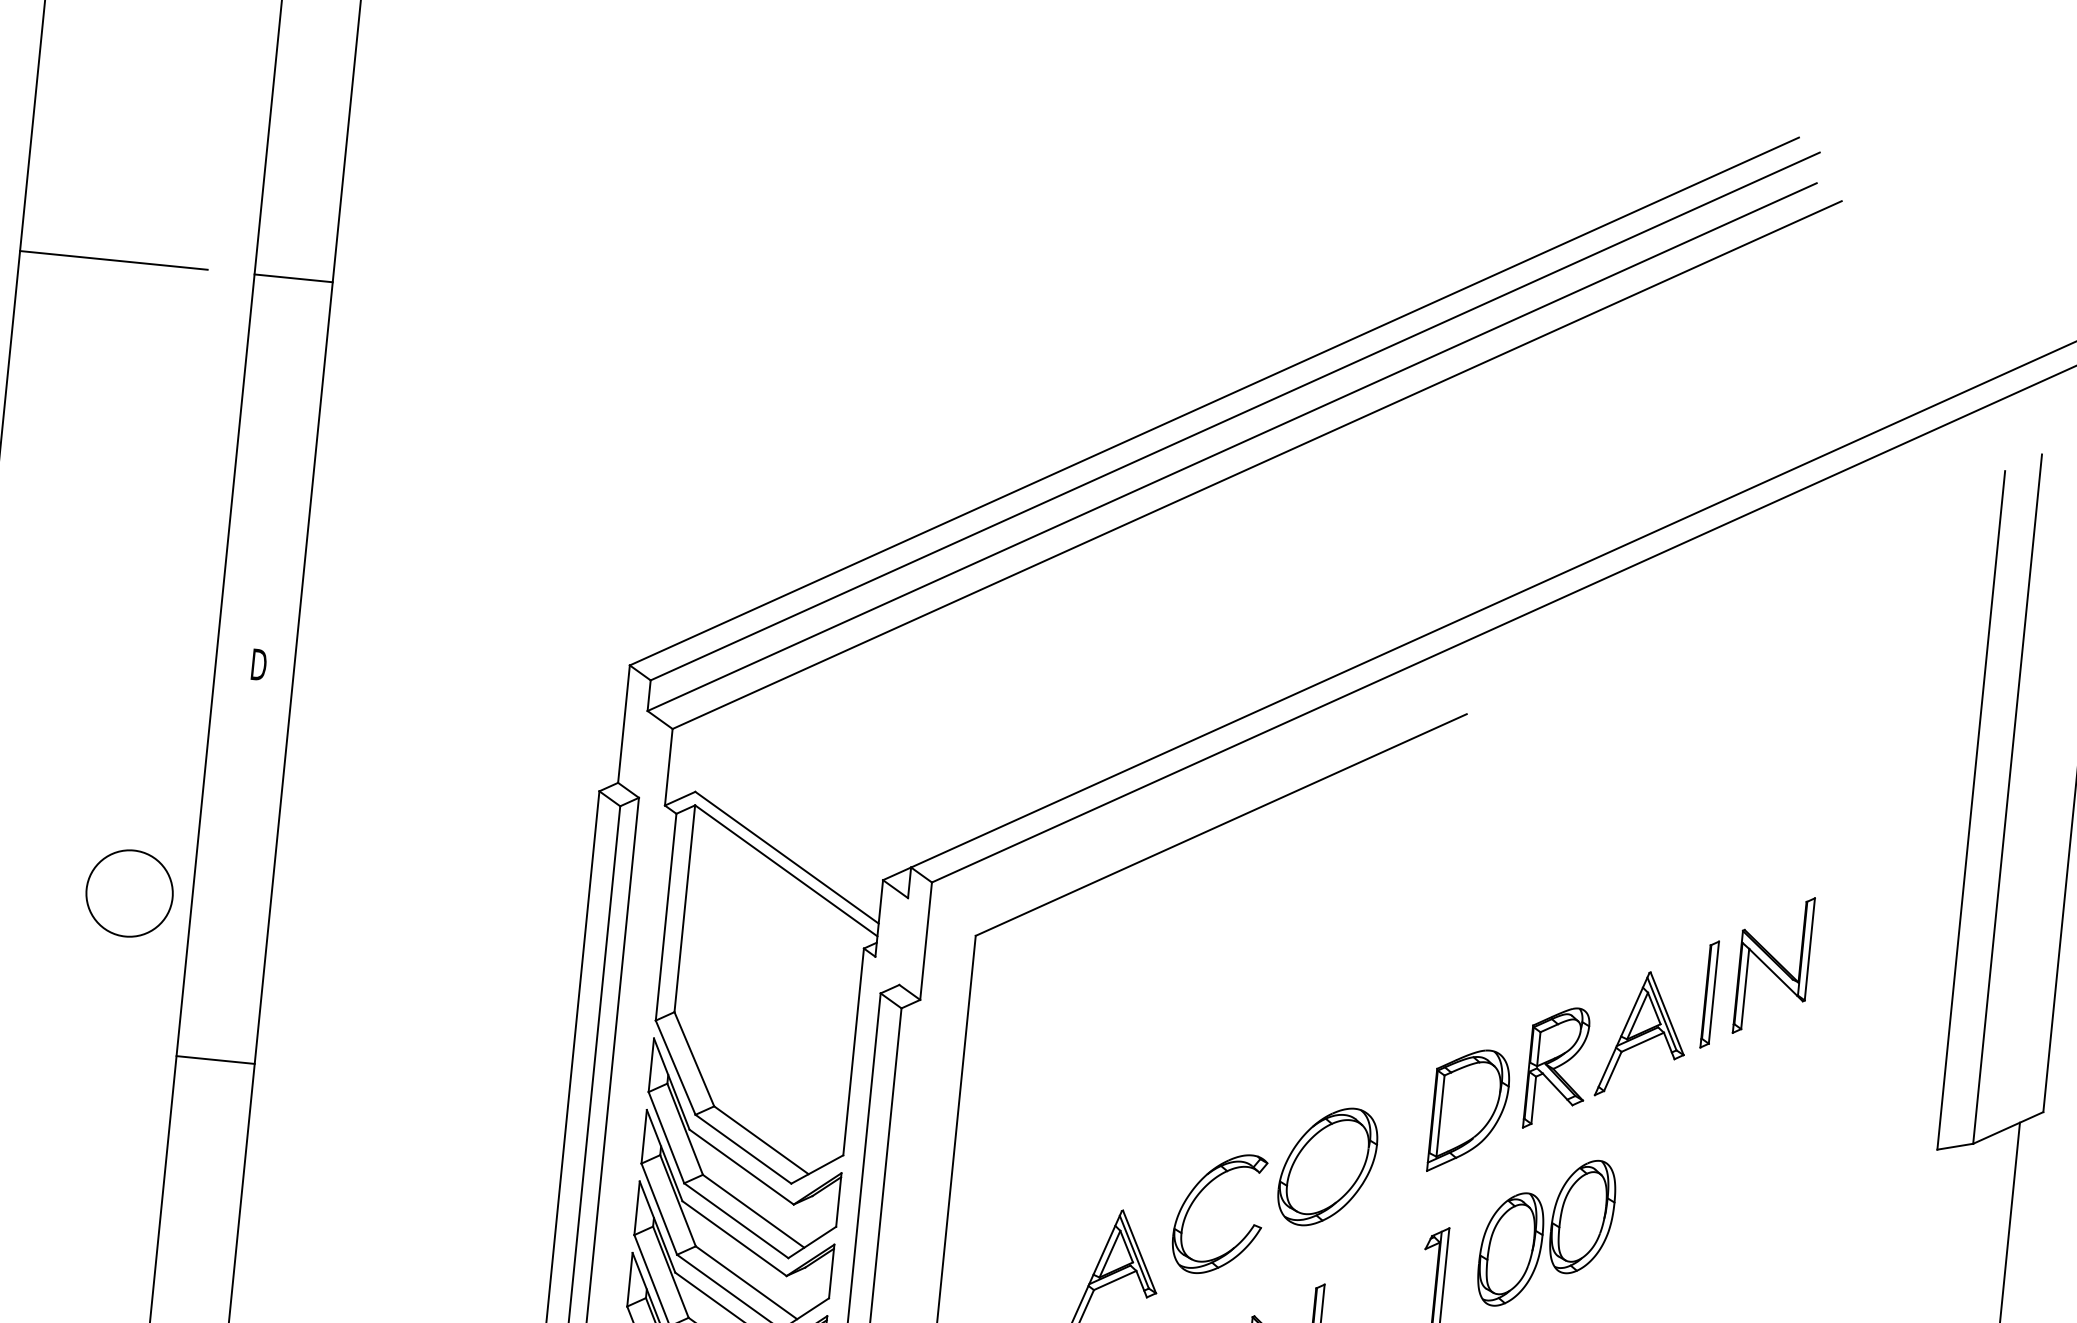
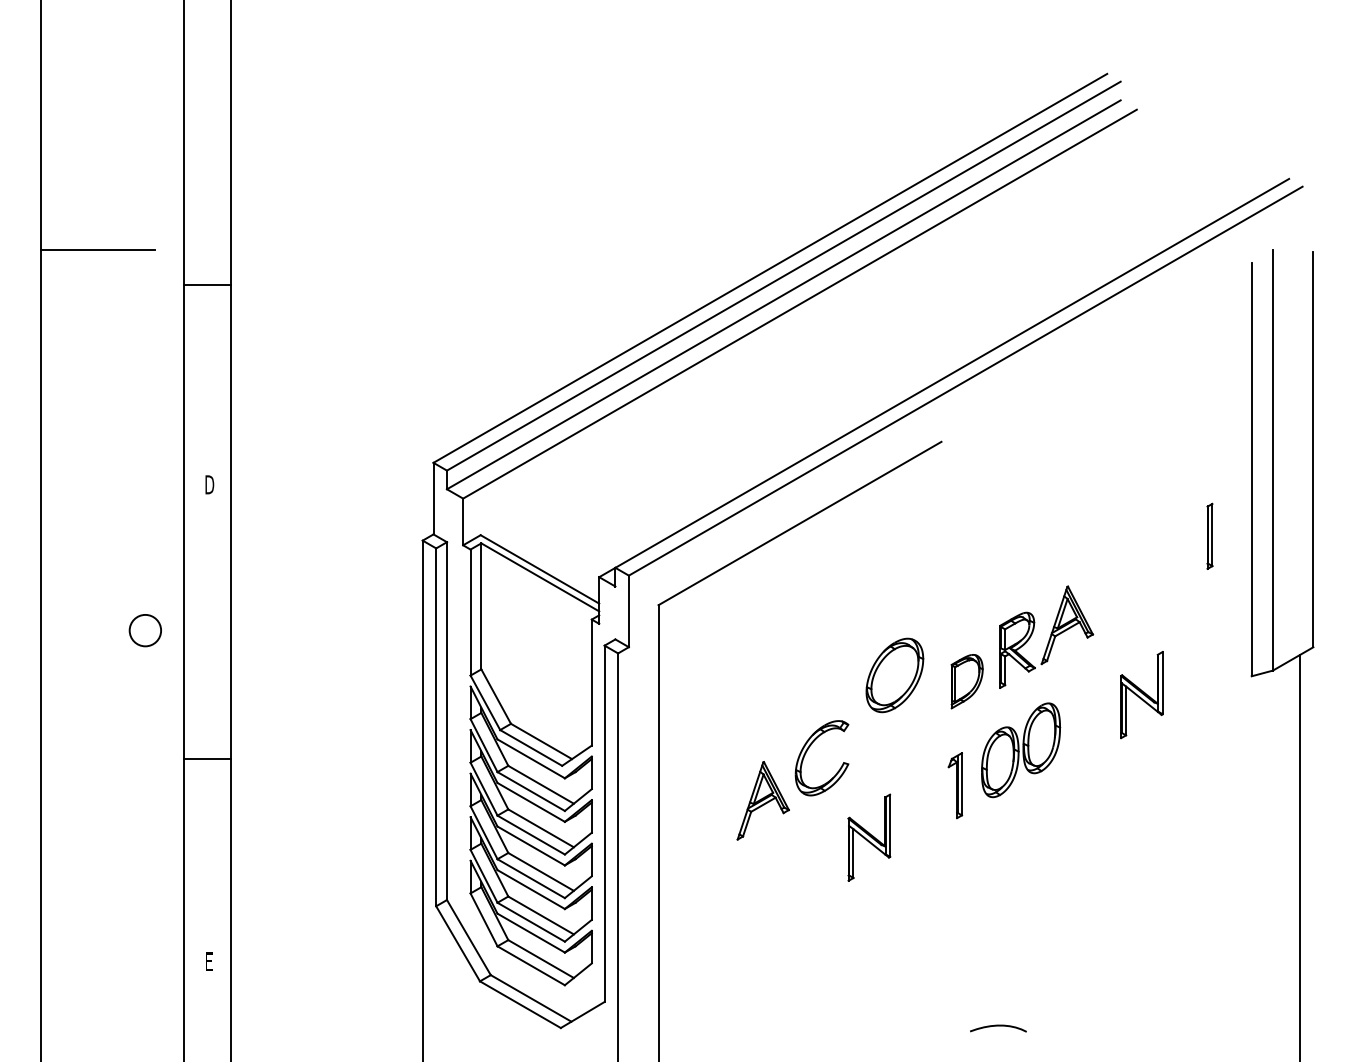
line: (293, 278) -> (207, 284), moved
circle: (129, 893) -> (145, 630), size x0.6
part: (1773, 966) -> (1141, 695), moved
part: (1709, 992) -> (1209, 535), moved
line: (215, 1059) -> (207, 758), moved
part: (1470, 1111) -> (967, 681), size x0.7
part: (1327, 1166) -> (894, 675), moved

